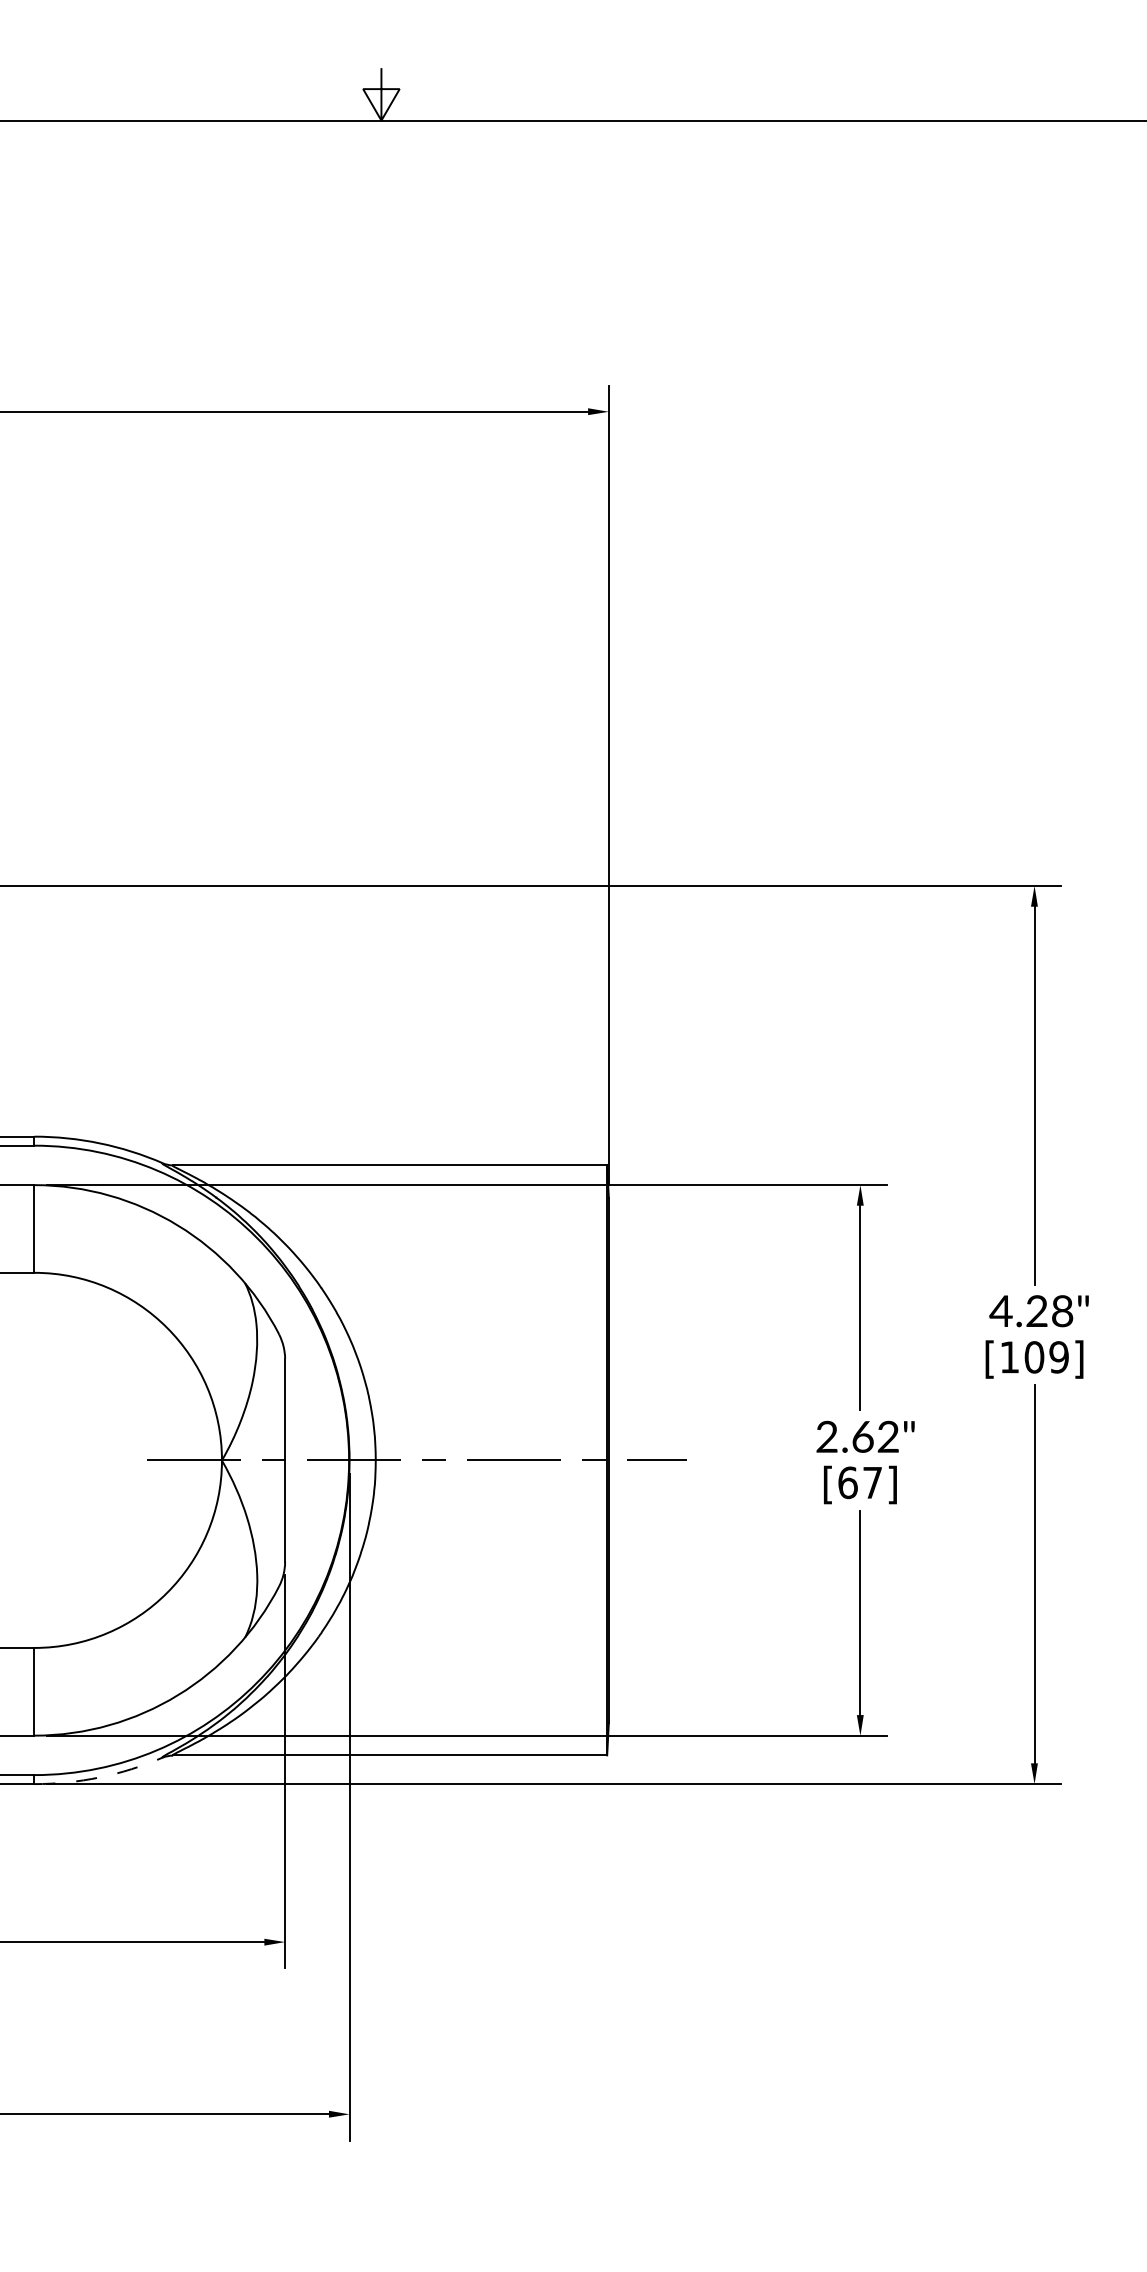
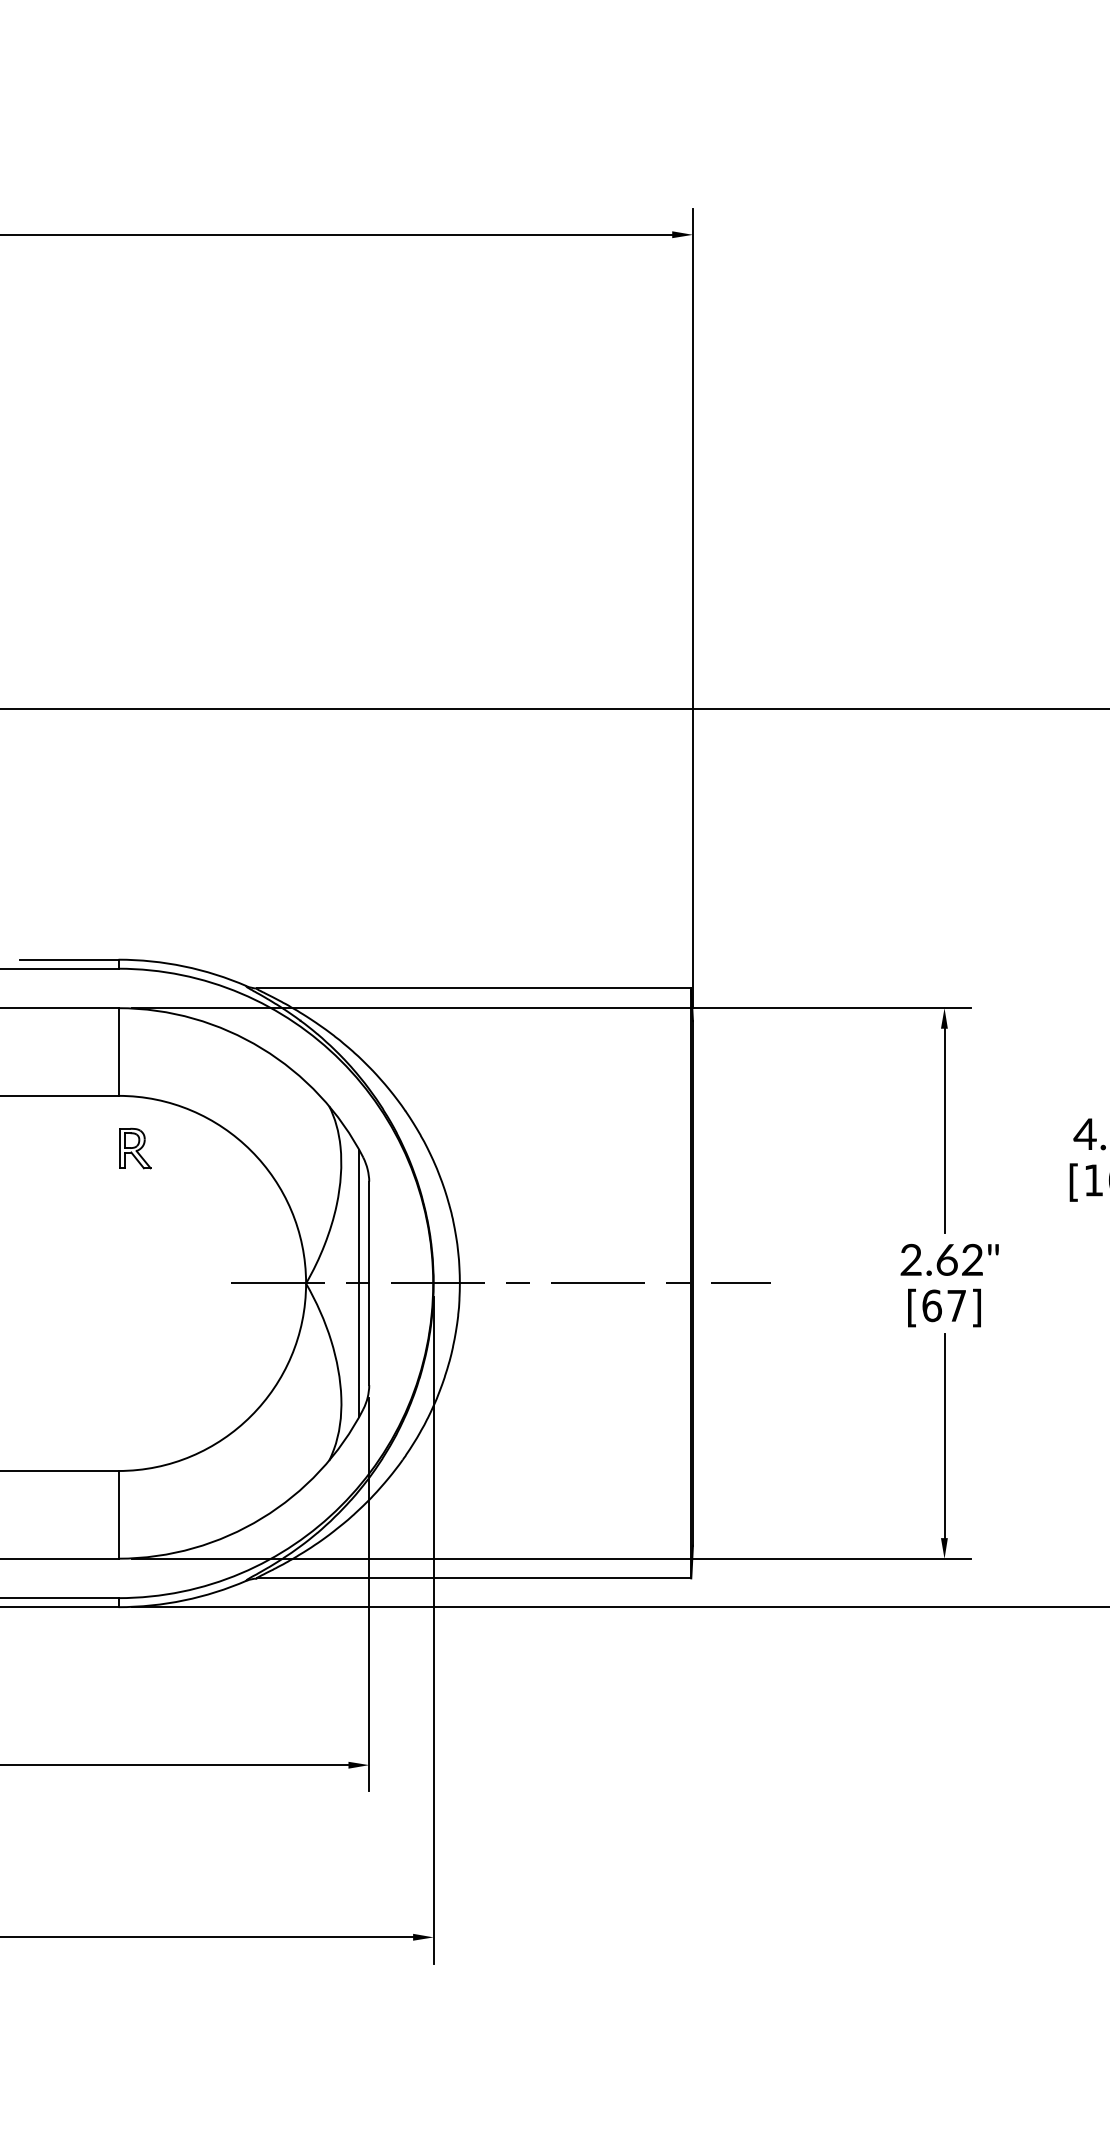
part: (51, 1325) -> (135, 1148), added
line: (275, 1459) -> (359, 1282), added
arc: (99, 1777) -> (183, 1600), dashed -> solid

